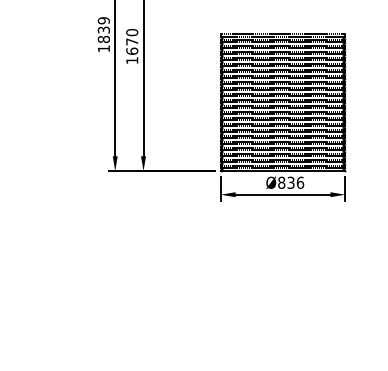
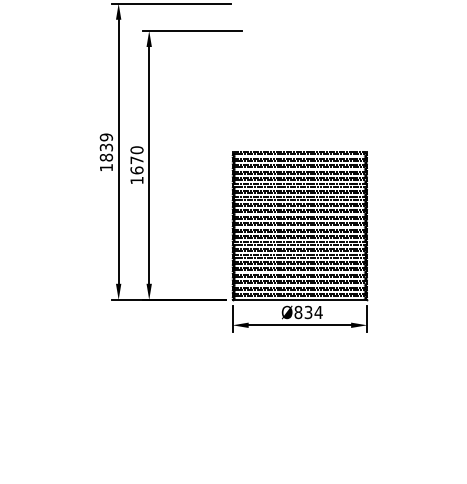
text: (300, 182) -> (318, 312), Ø836 -> Ø834

